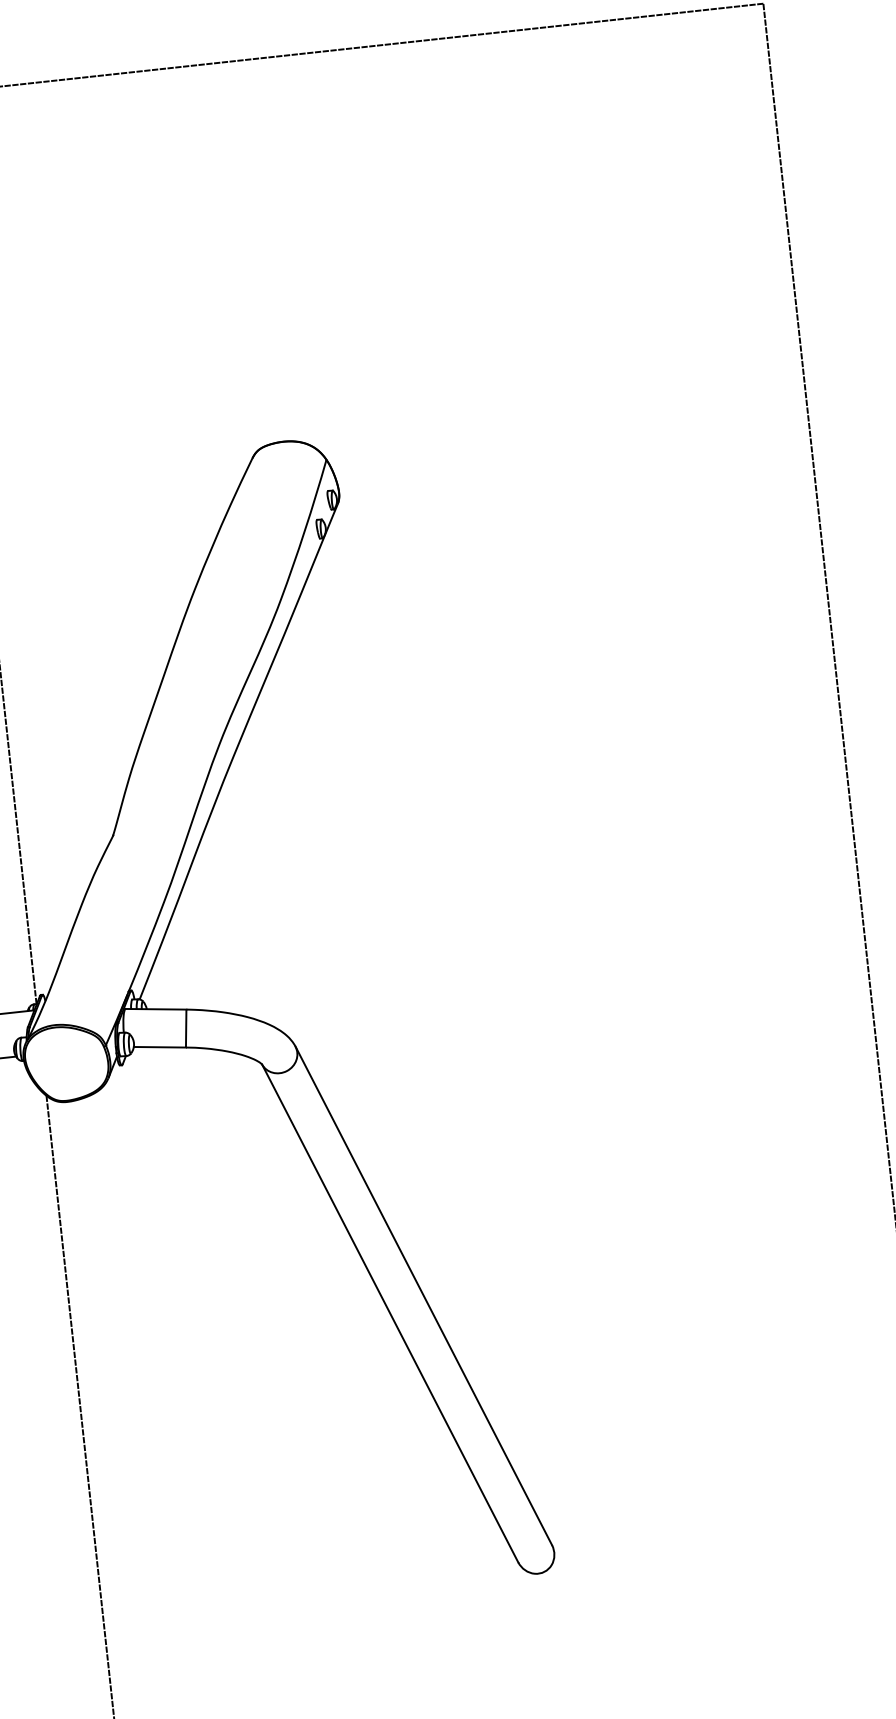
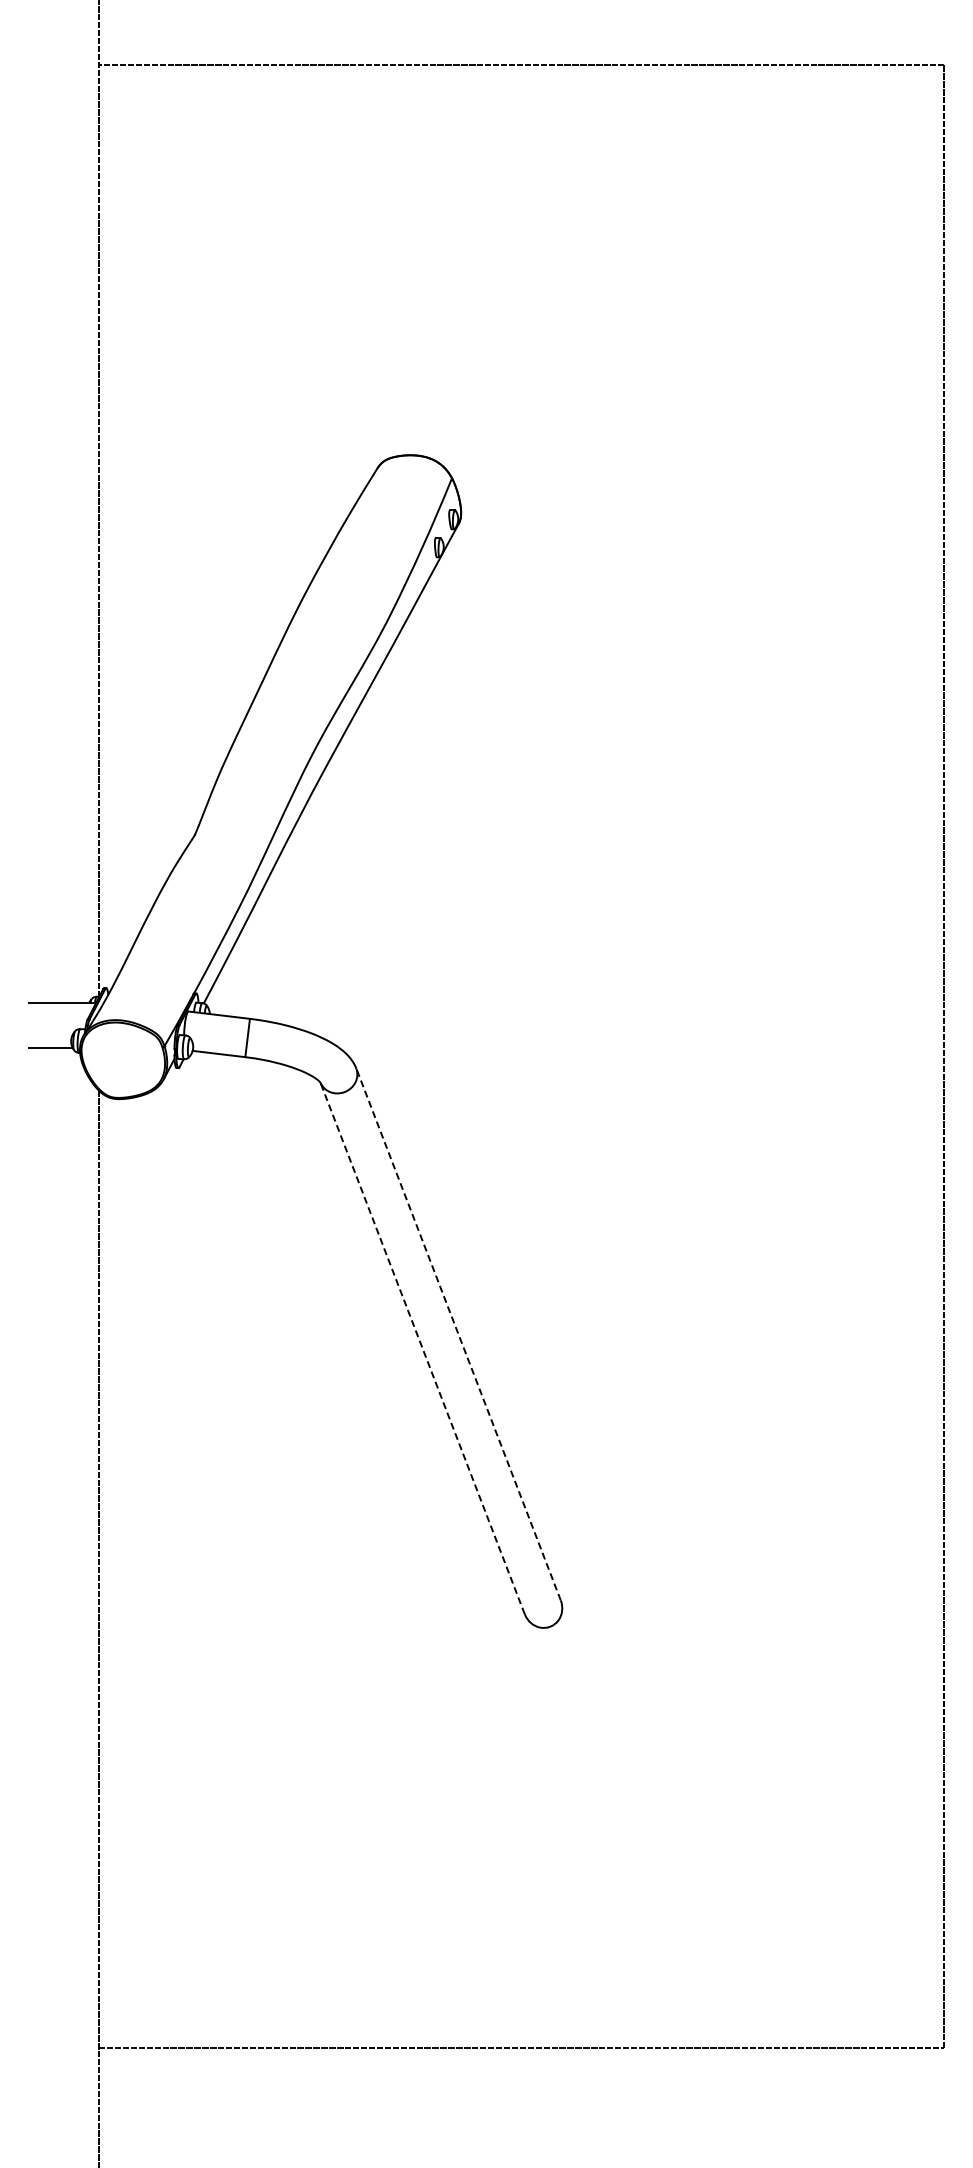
line: (423, 1295) -> (458, 1334), solid -> dashed
line: (390, 1313) -> (422, 1348), solid -> dashed

